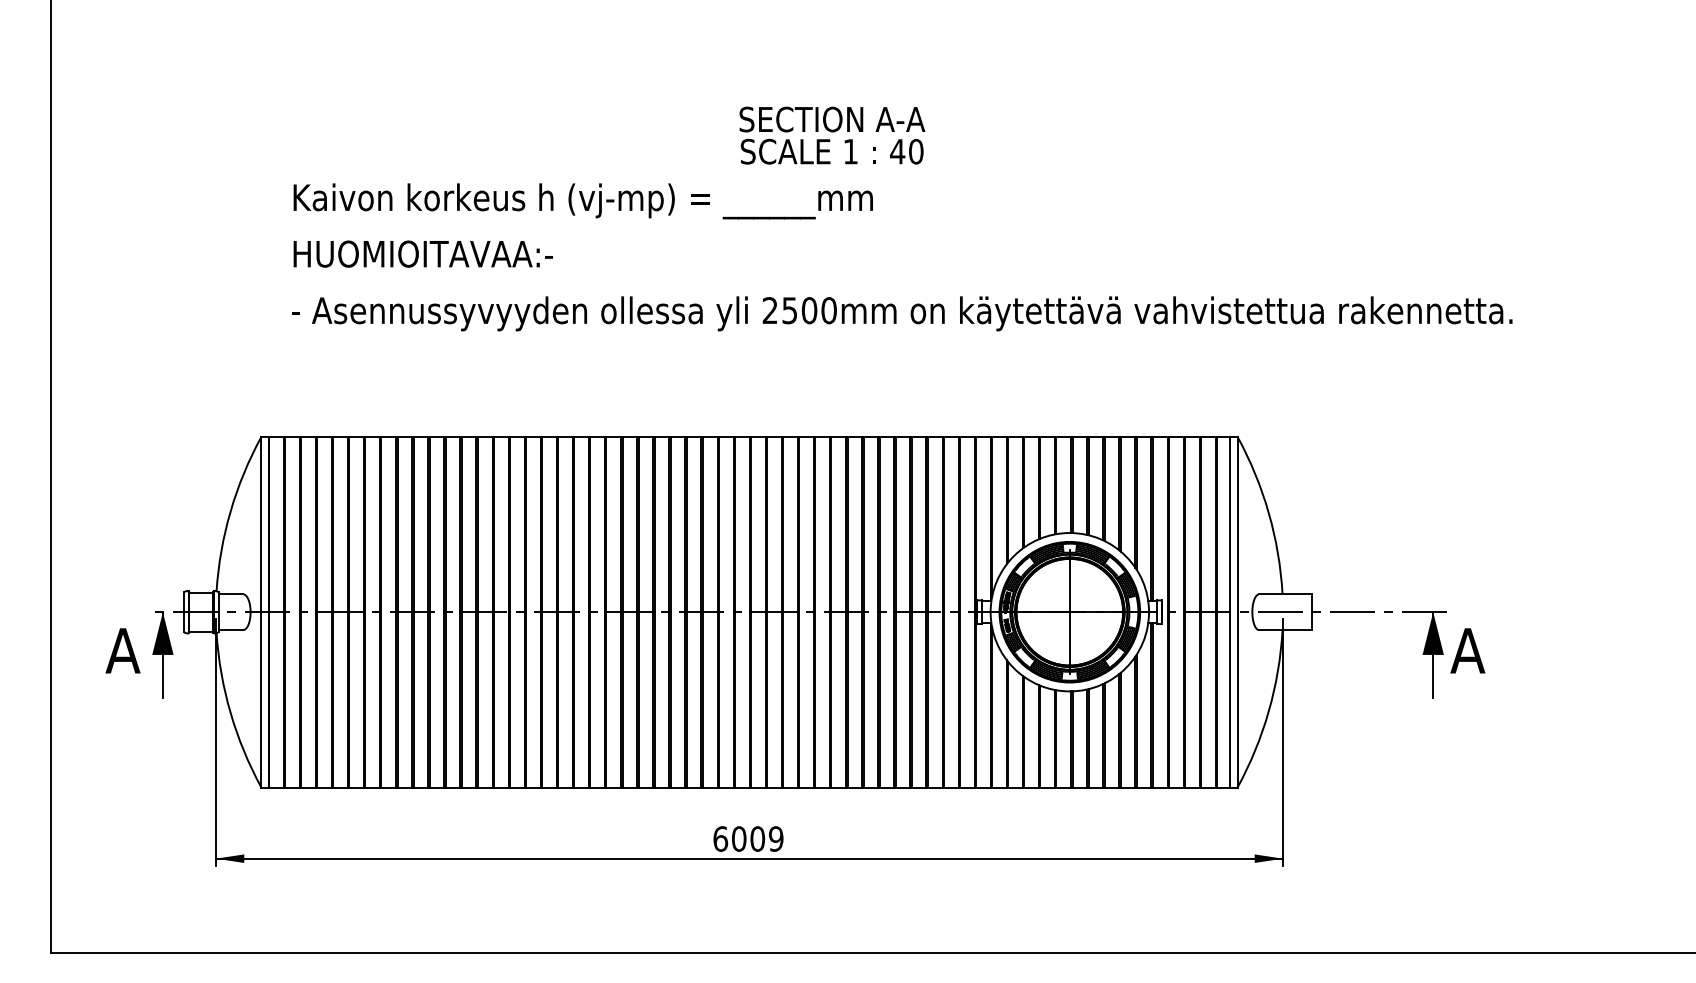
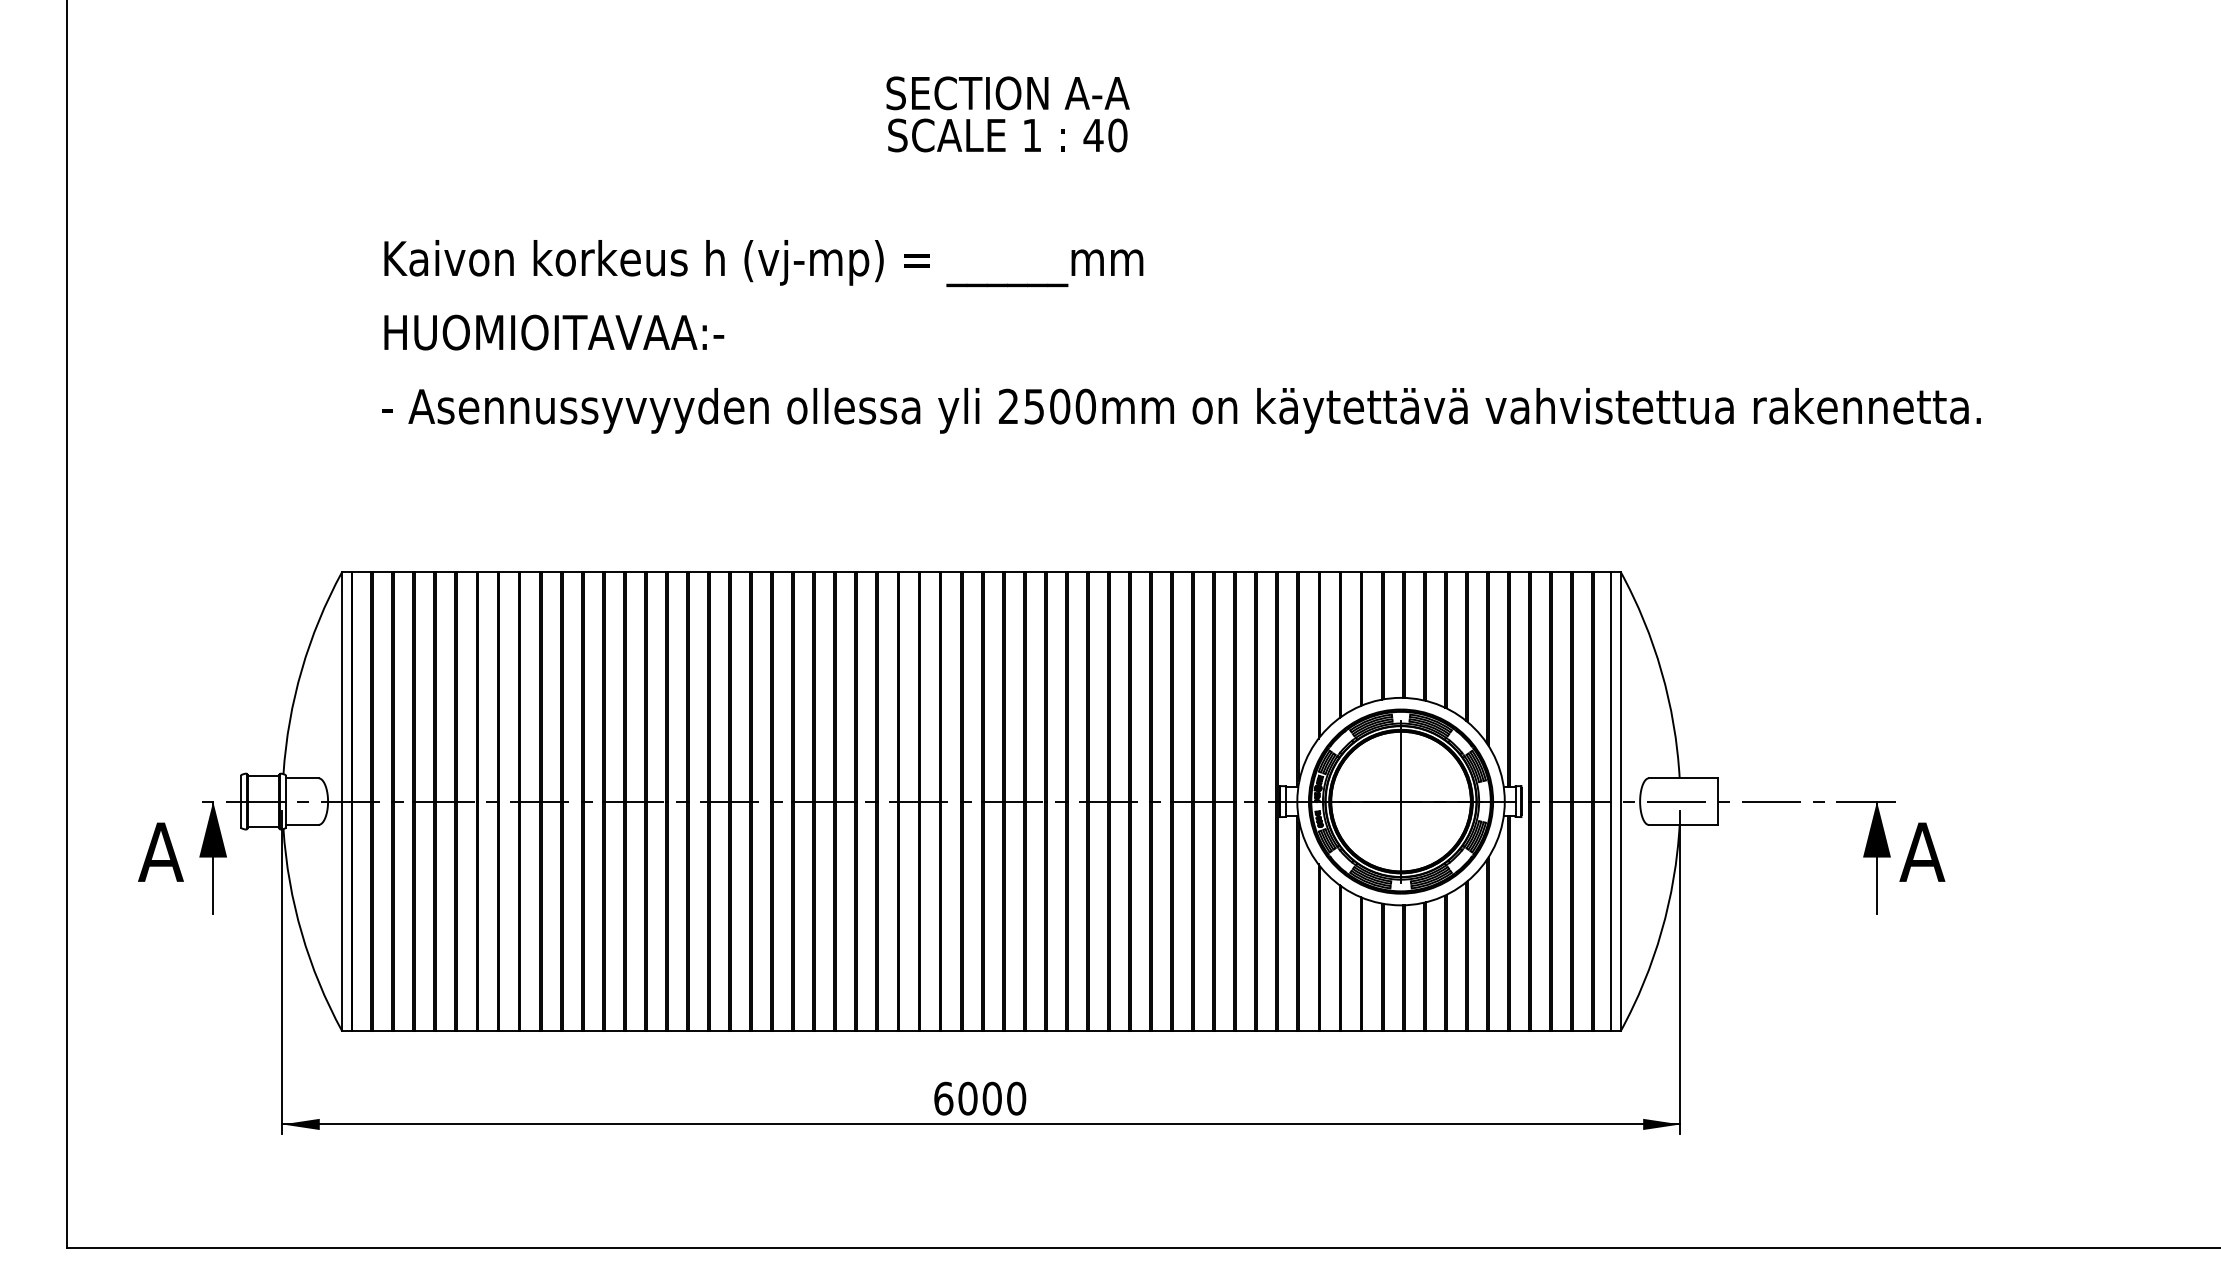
text: (831, 135) -> (1007, 114), moved
text: (776, 838) -> (1016, 1098), 6009 -> 6000

